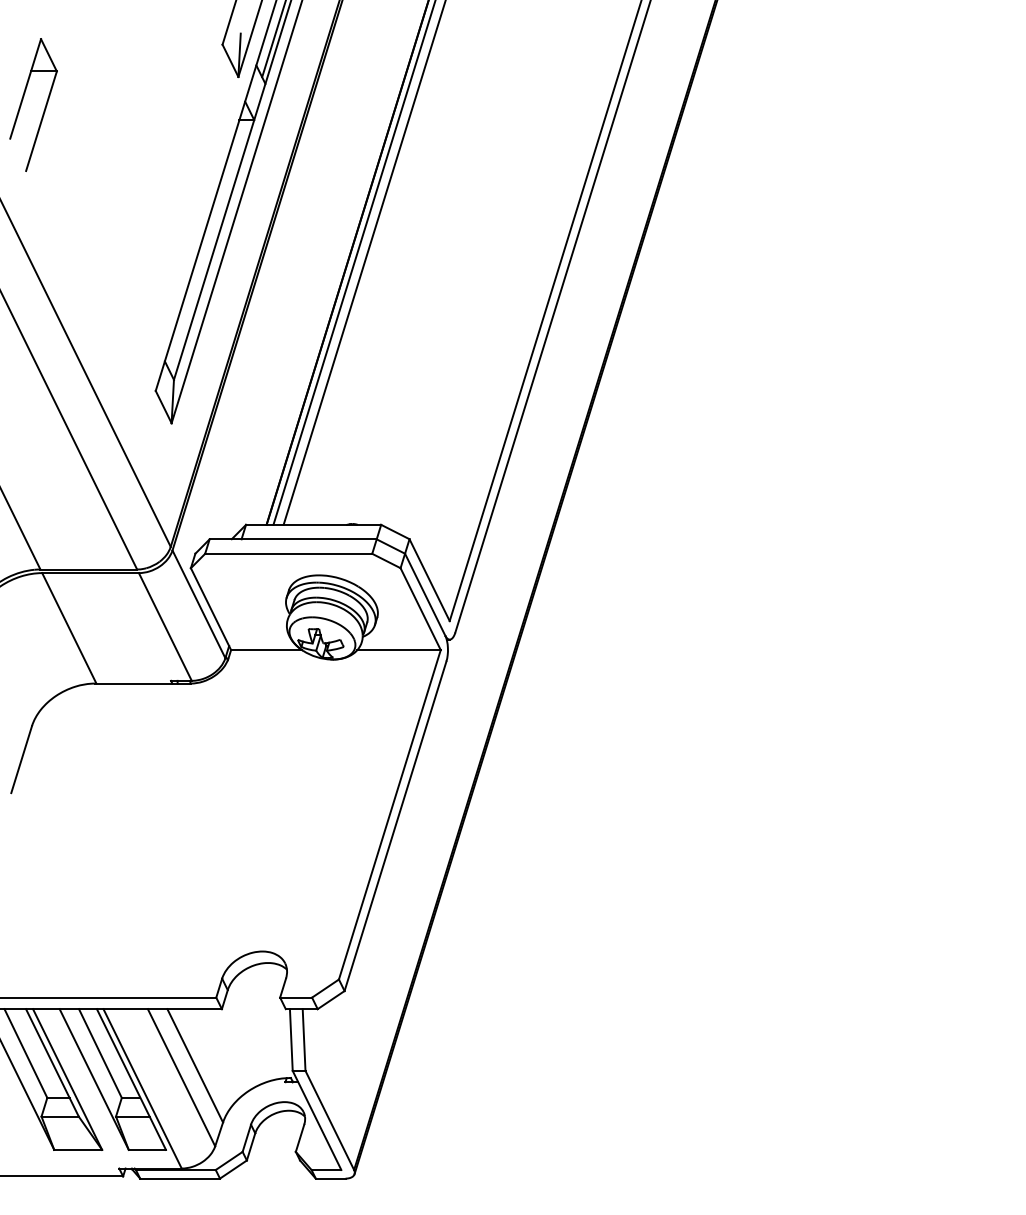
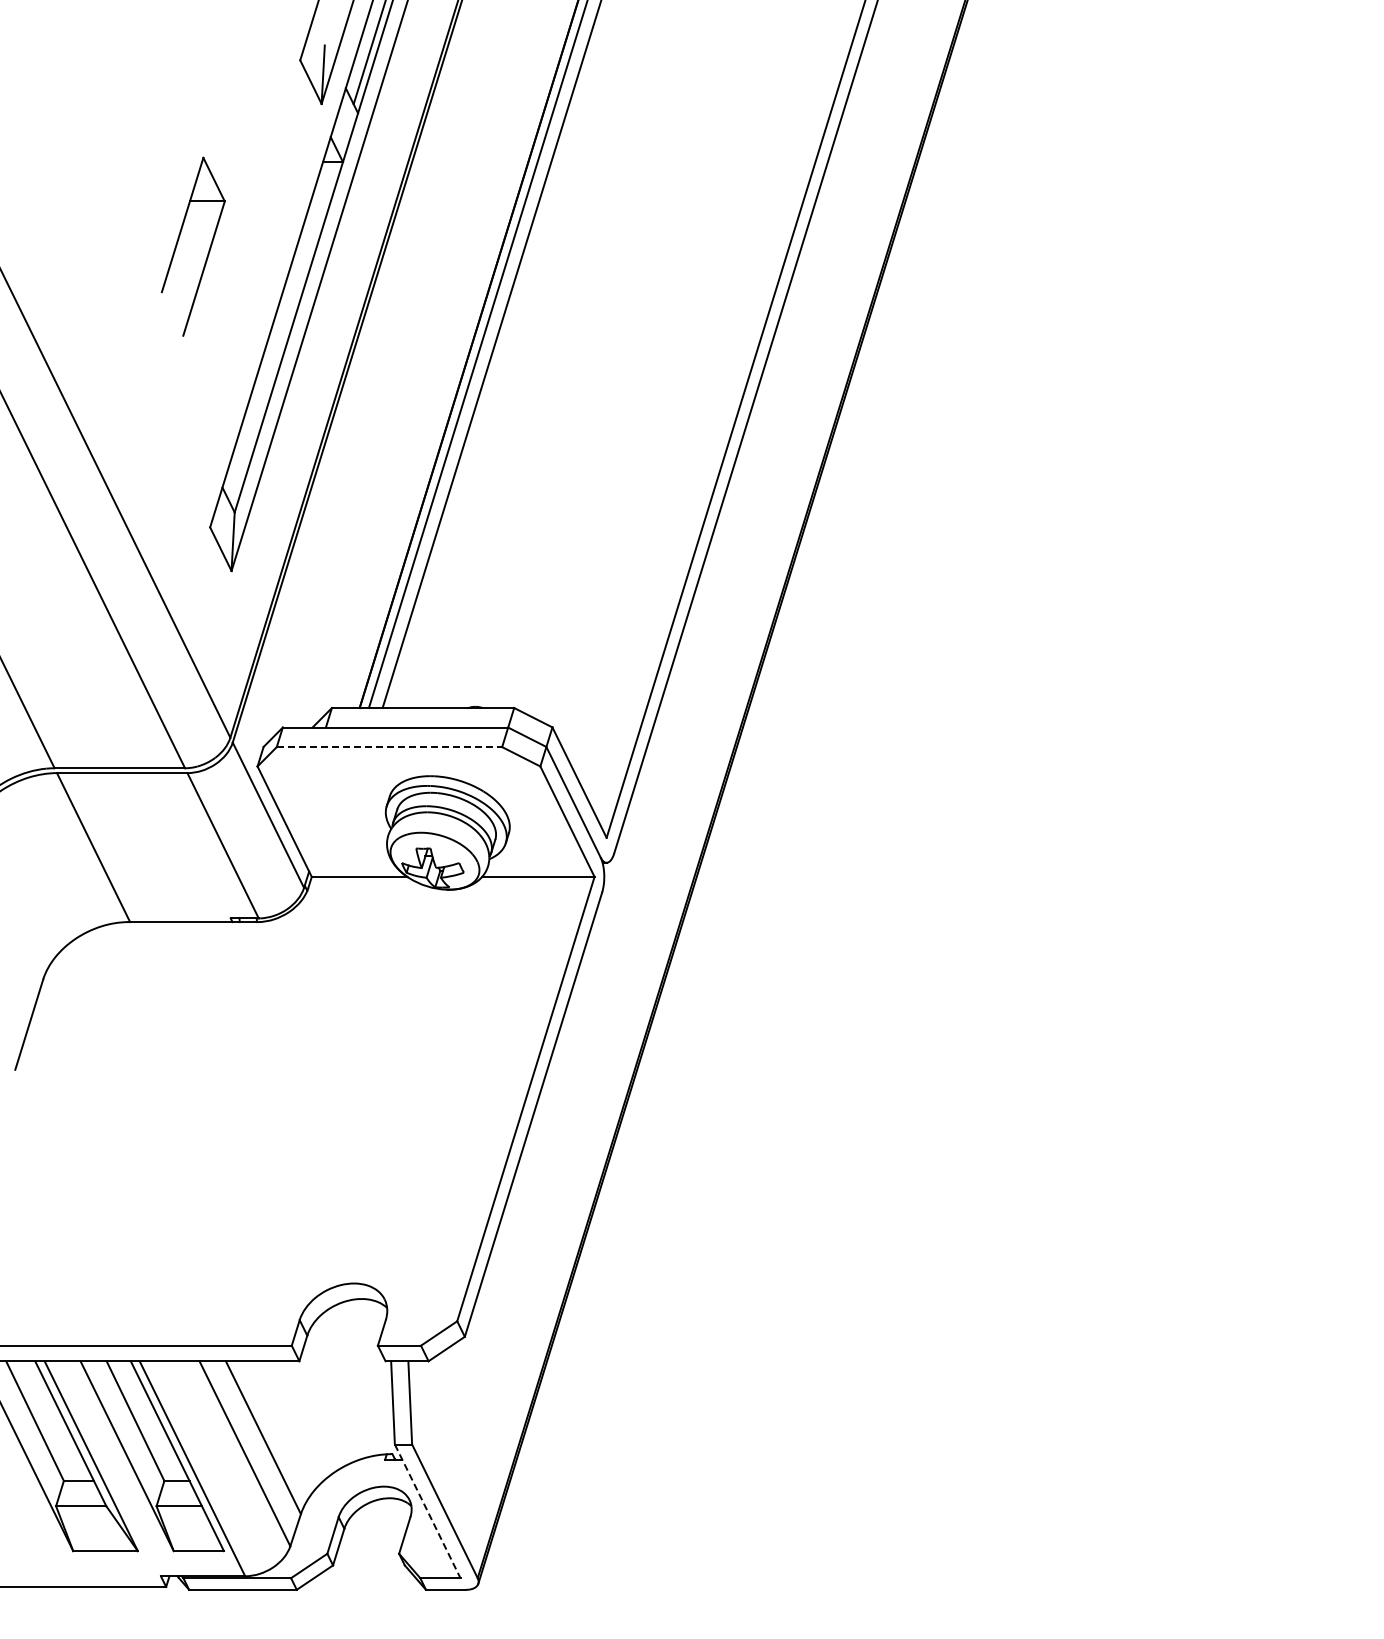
part: (22, 101) -> (178, 242), moved
line: (288, 554) -> (389, 747), solid -> dashed
line: (316, 1120) -> (427, 1511), solid -> dashed

